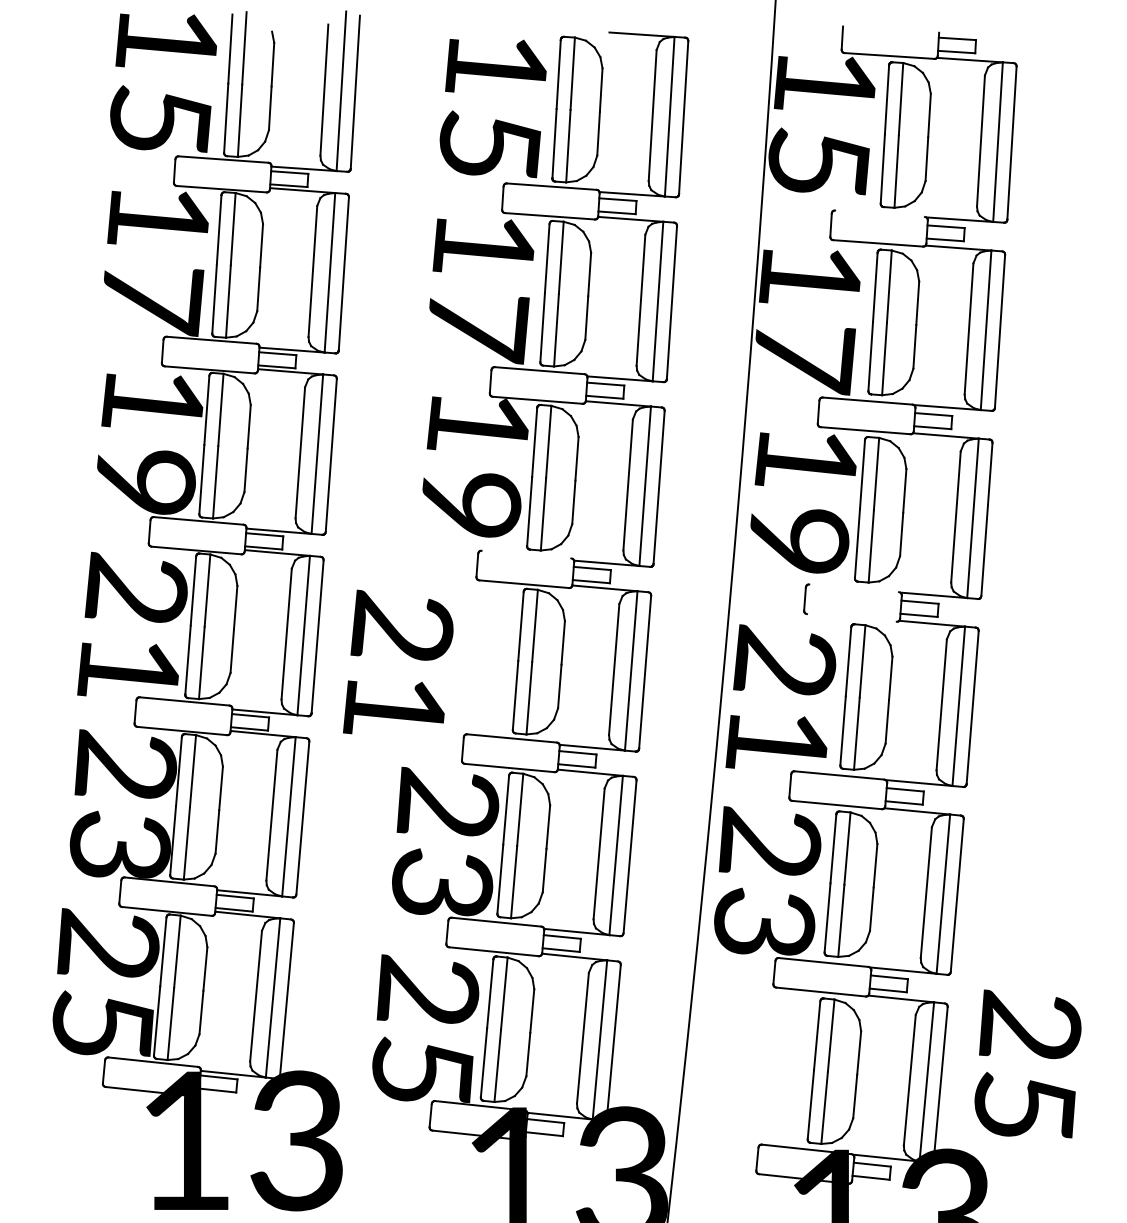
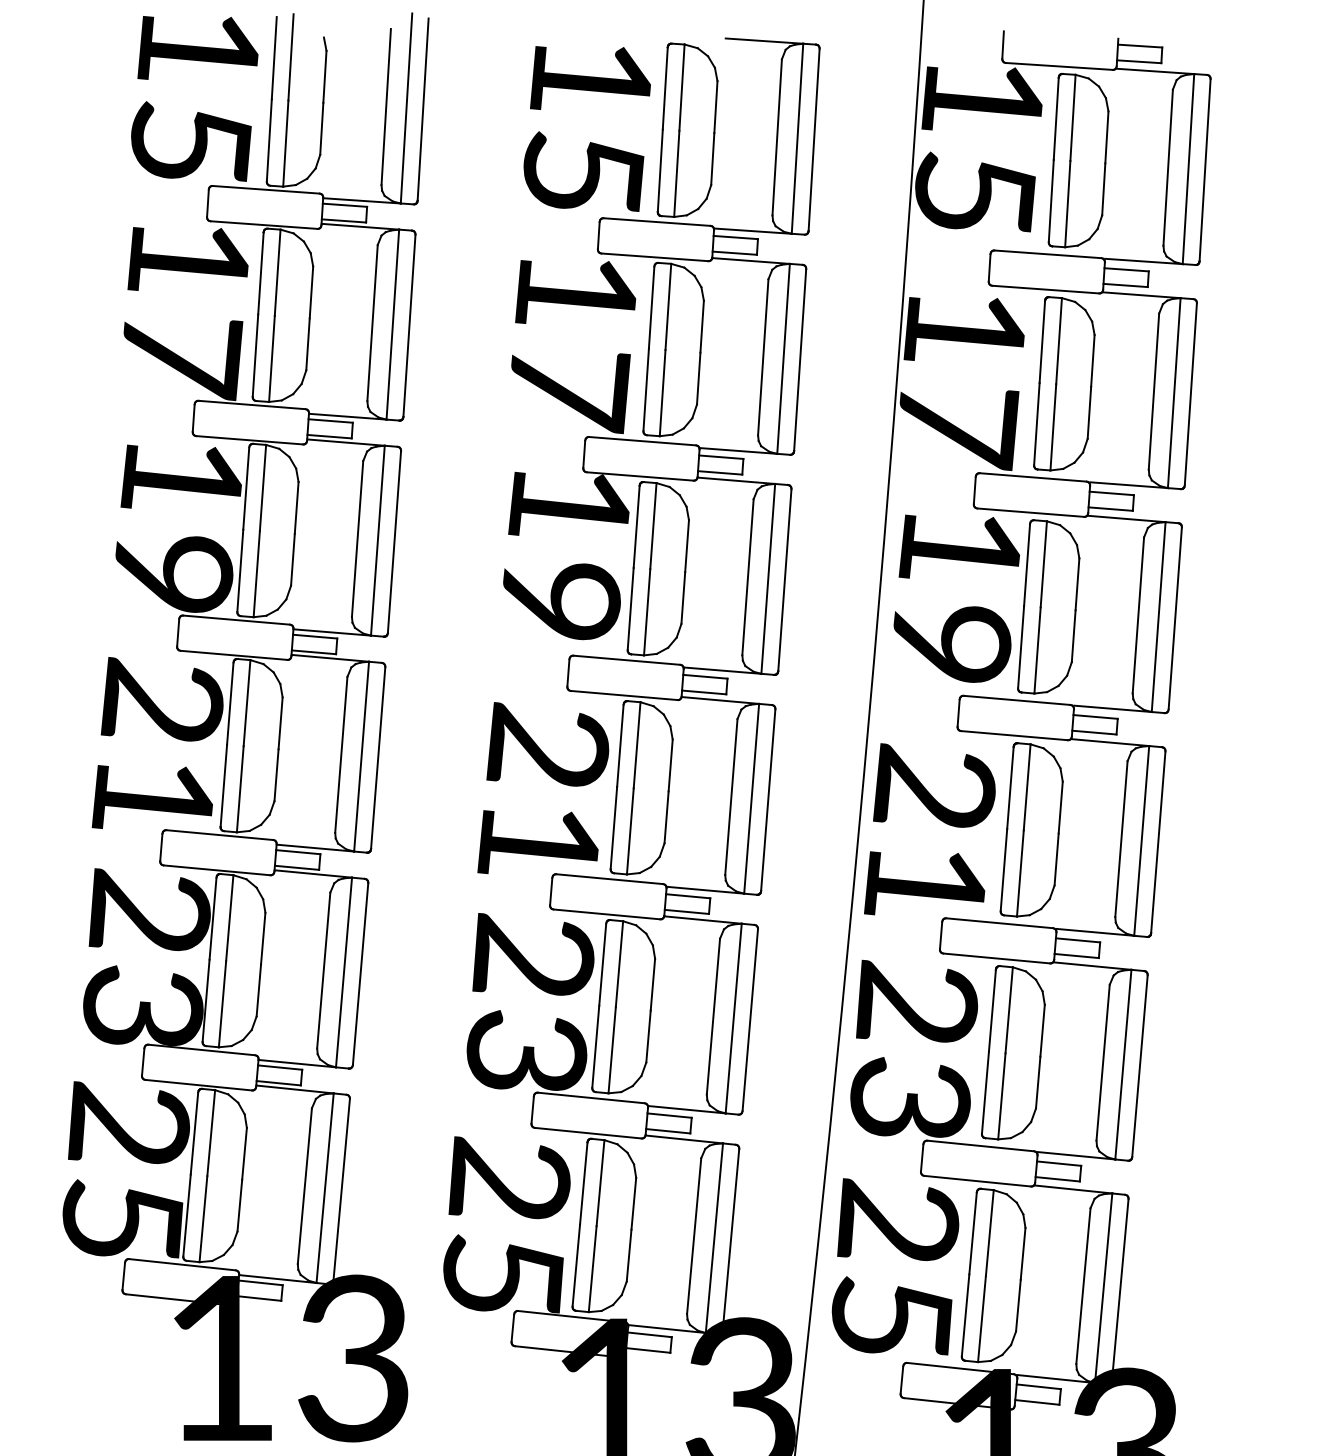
line: (879, 213) -> (1047, 254), added
line: (526, 554) -> (626, 660), added
line: (854, 588) -> (1017, 700), added
line: (851, 617) -> (1013, 735), added
text: (398, 661) -> (543, 787), moved
text: (1027, 1063) -> (894, 1266), moved

